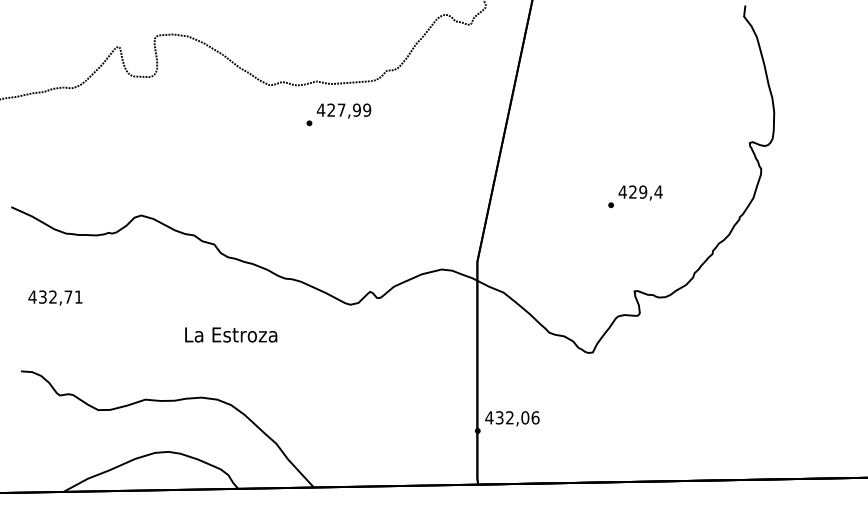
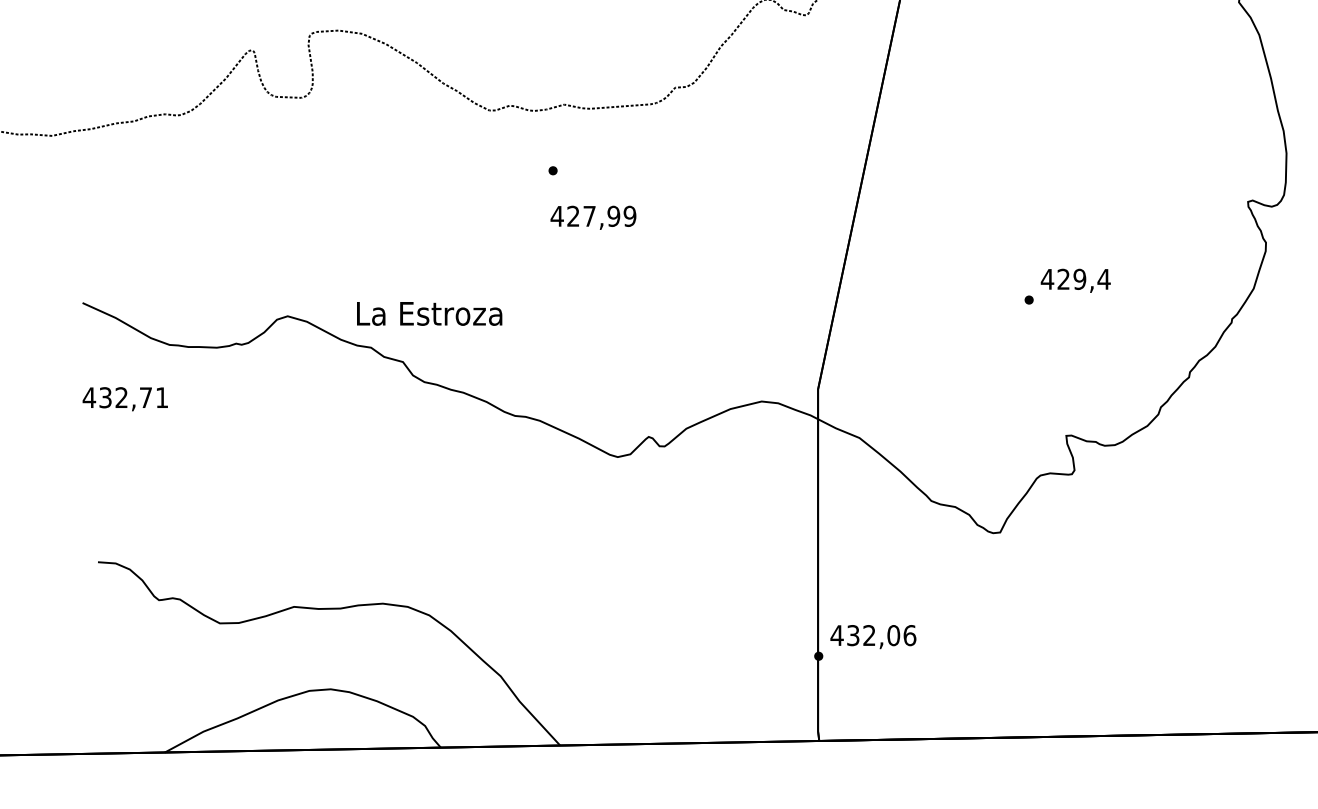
text: (343, 110) -> (592, 216), moved
text: (55, 297) -> (125, 398), moved
text: (231, 334) -> (430, 313), moved

